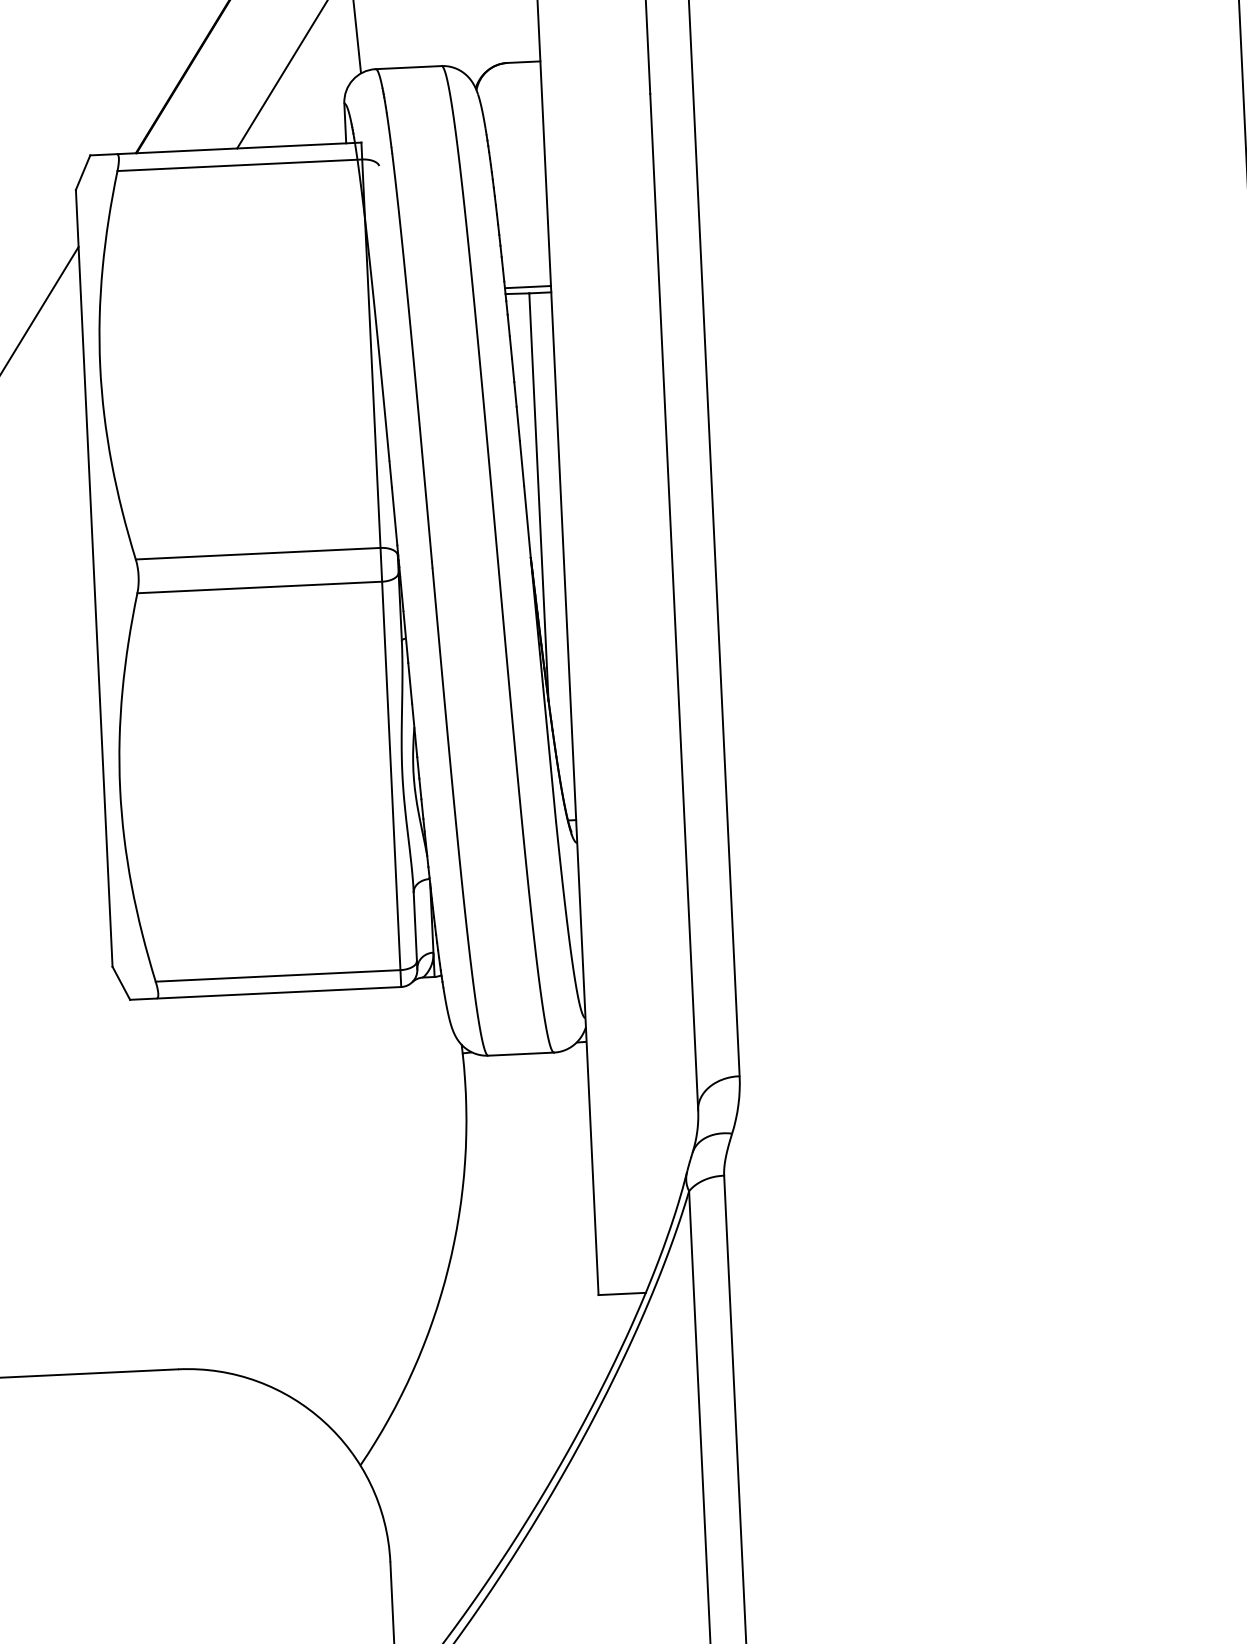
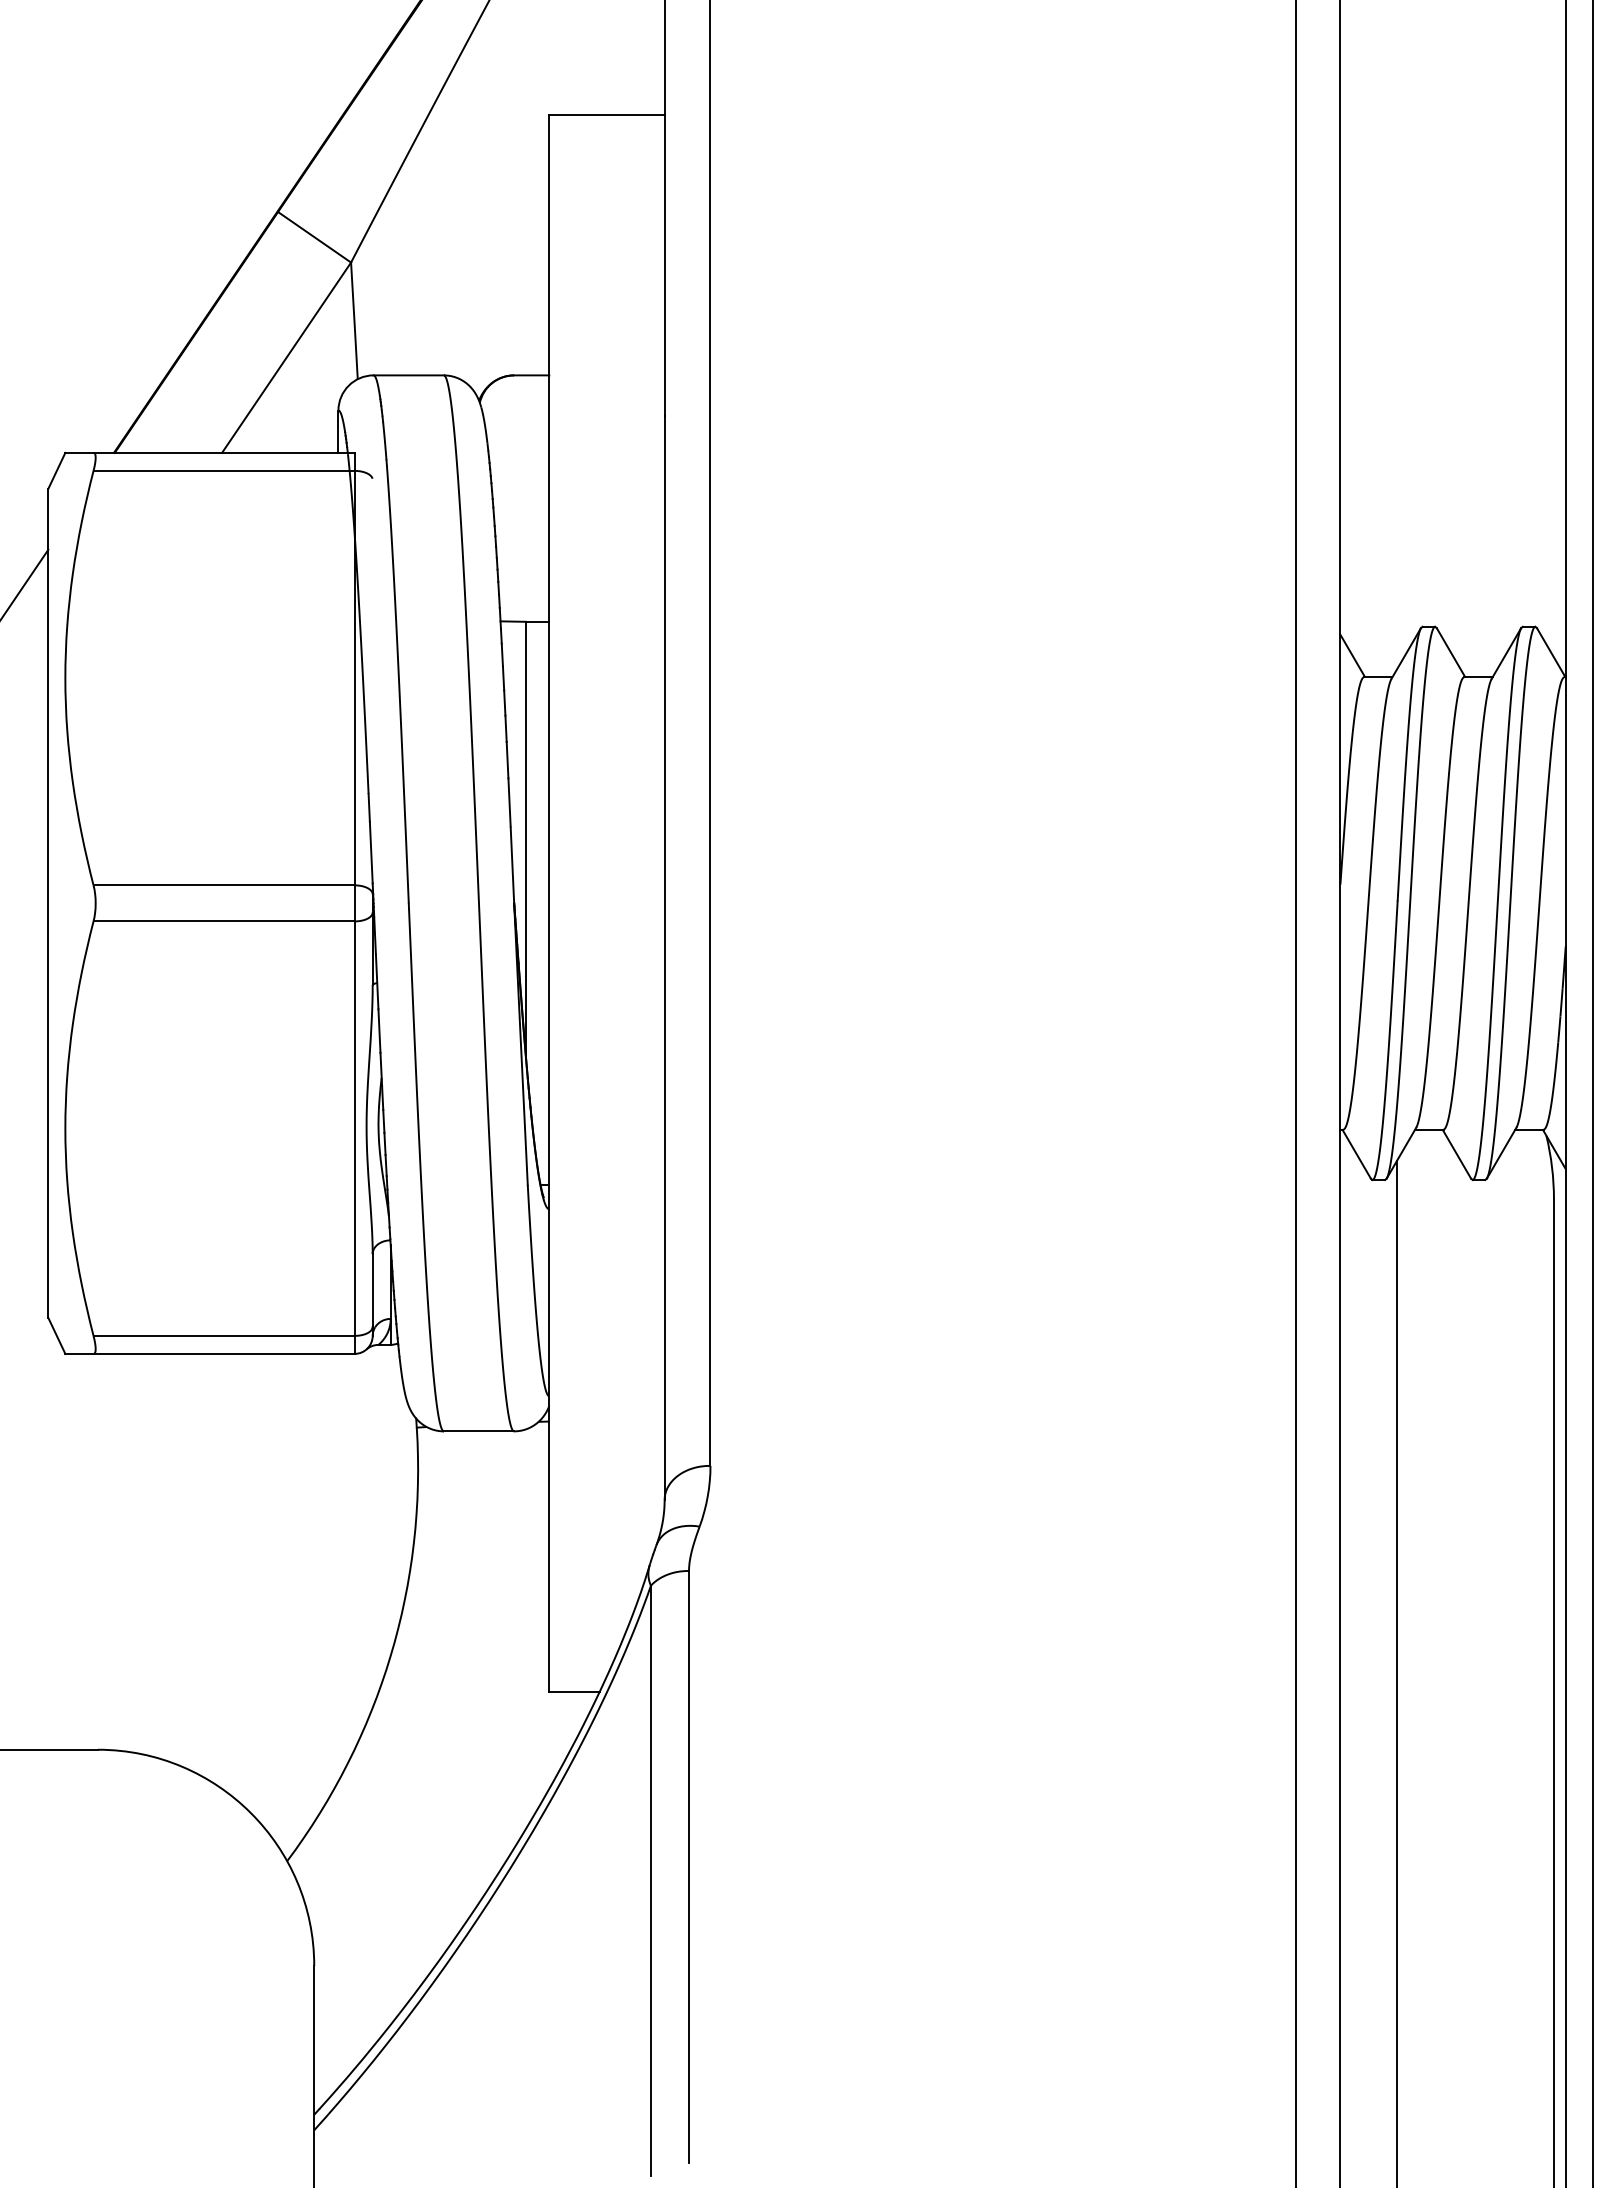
line: (527, 287) -> (524, 615), removed

